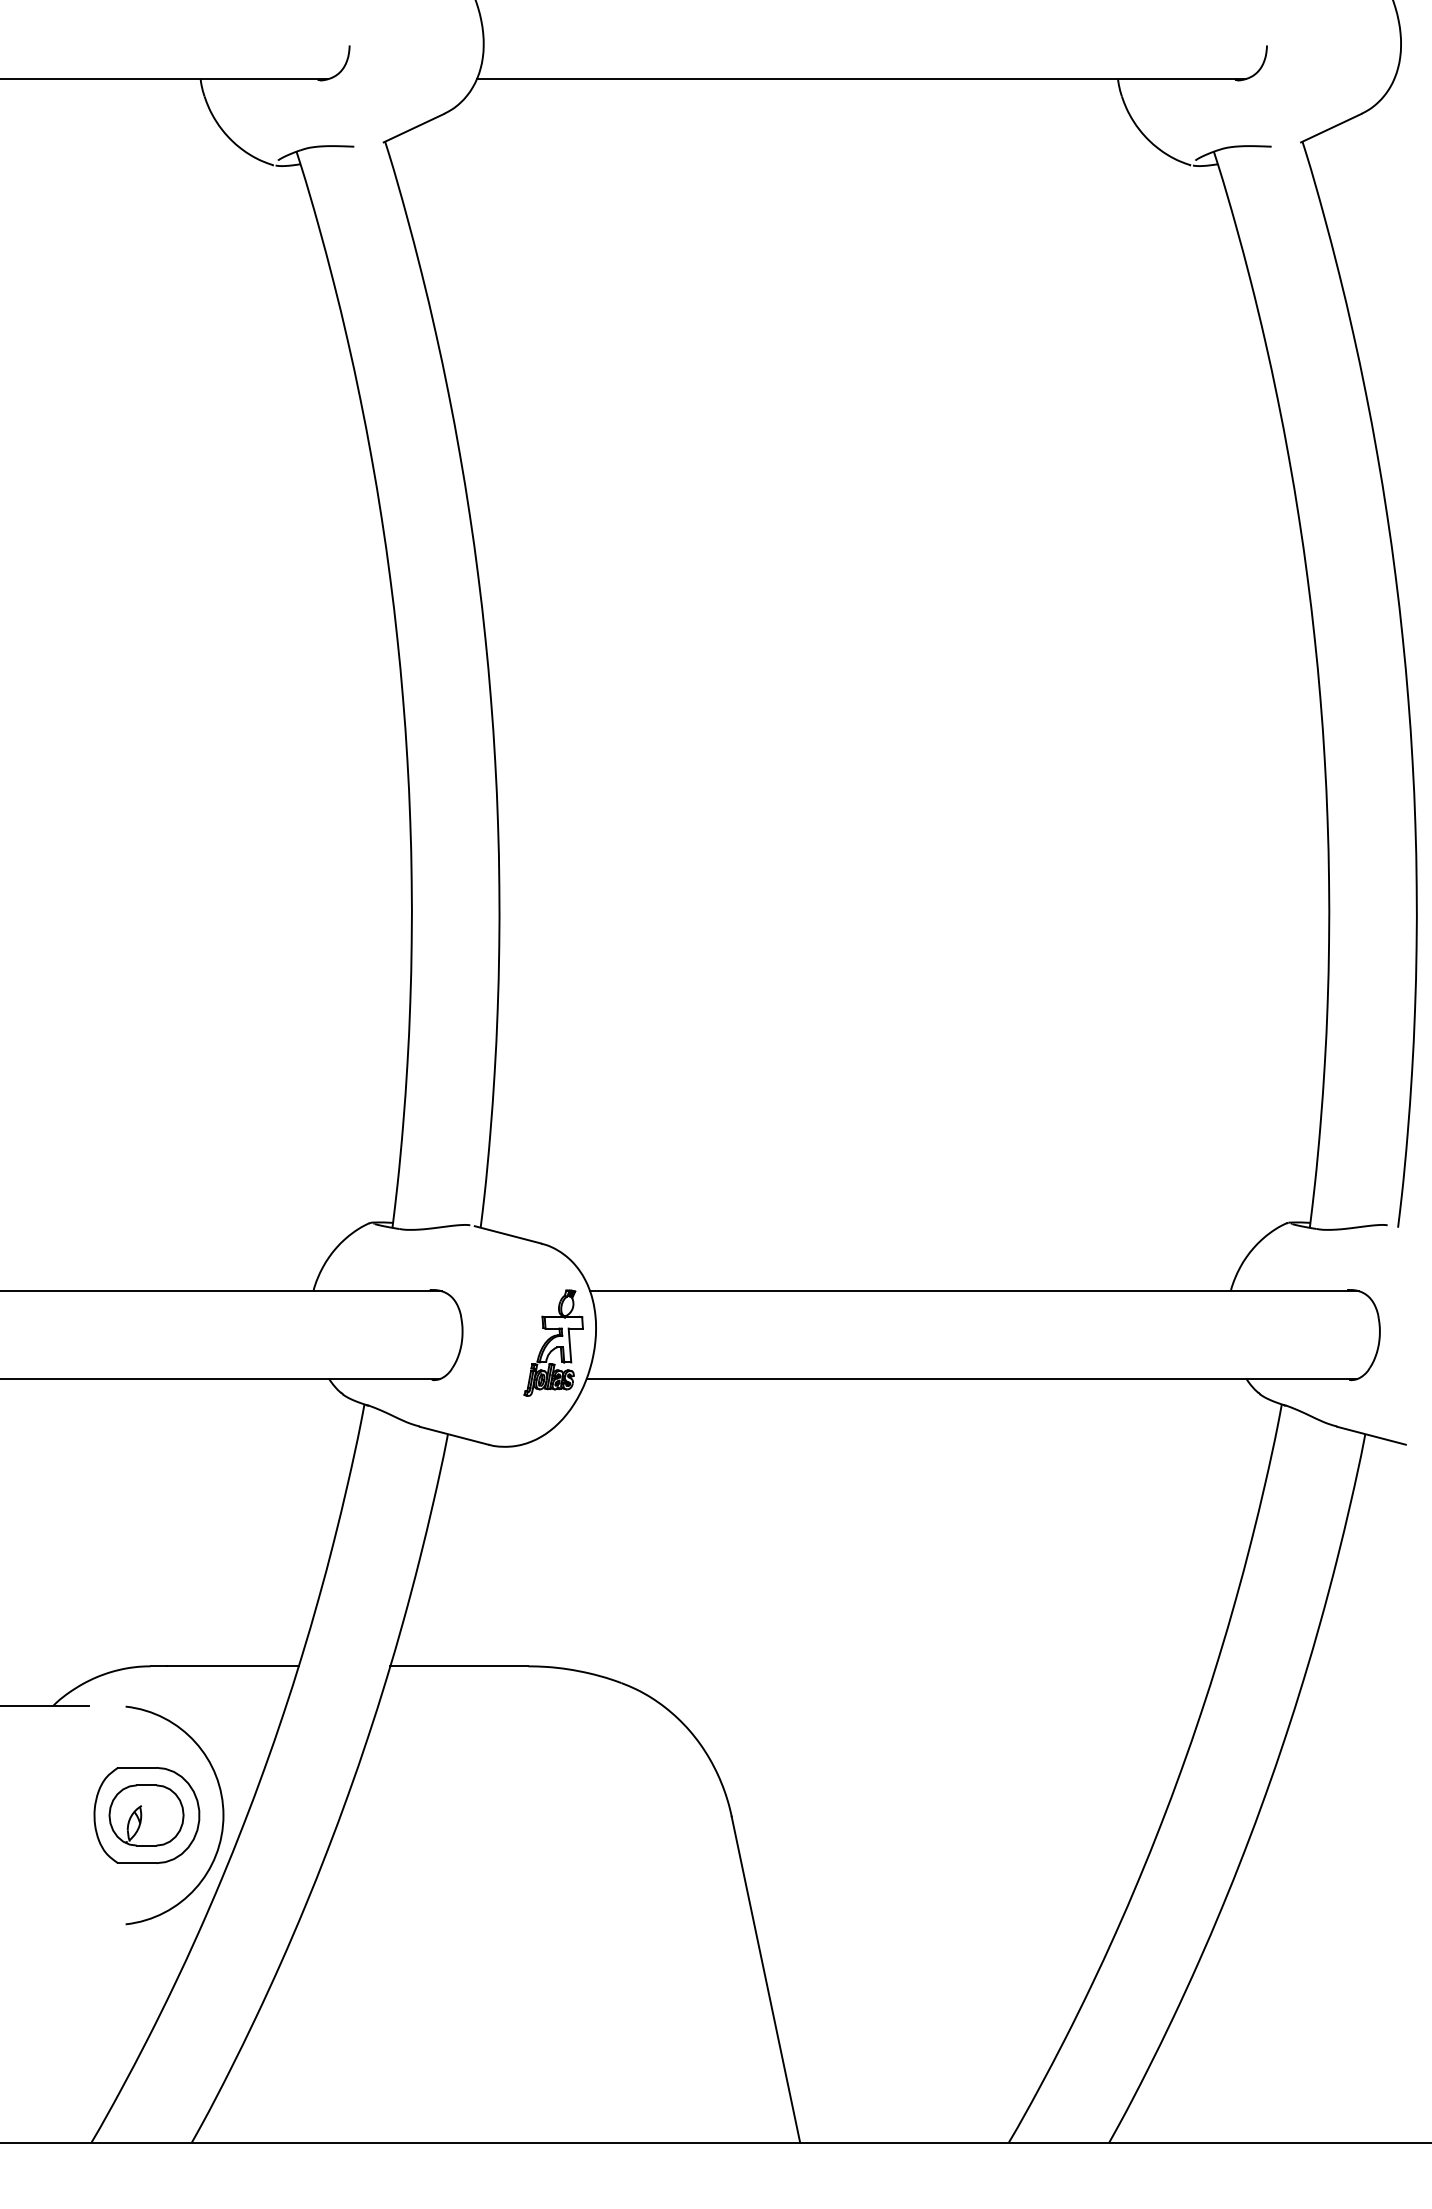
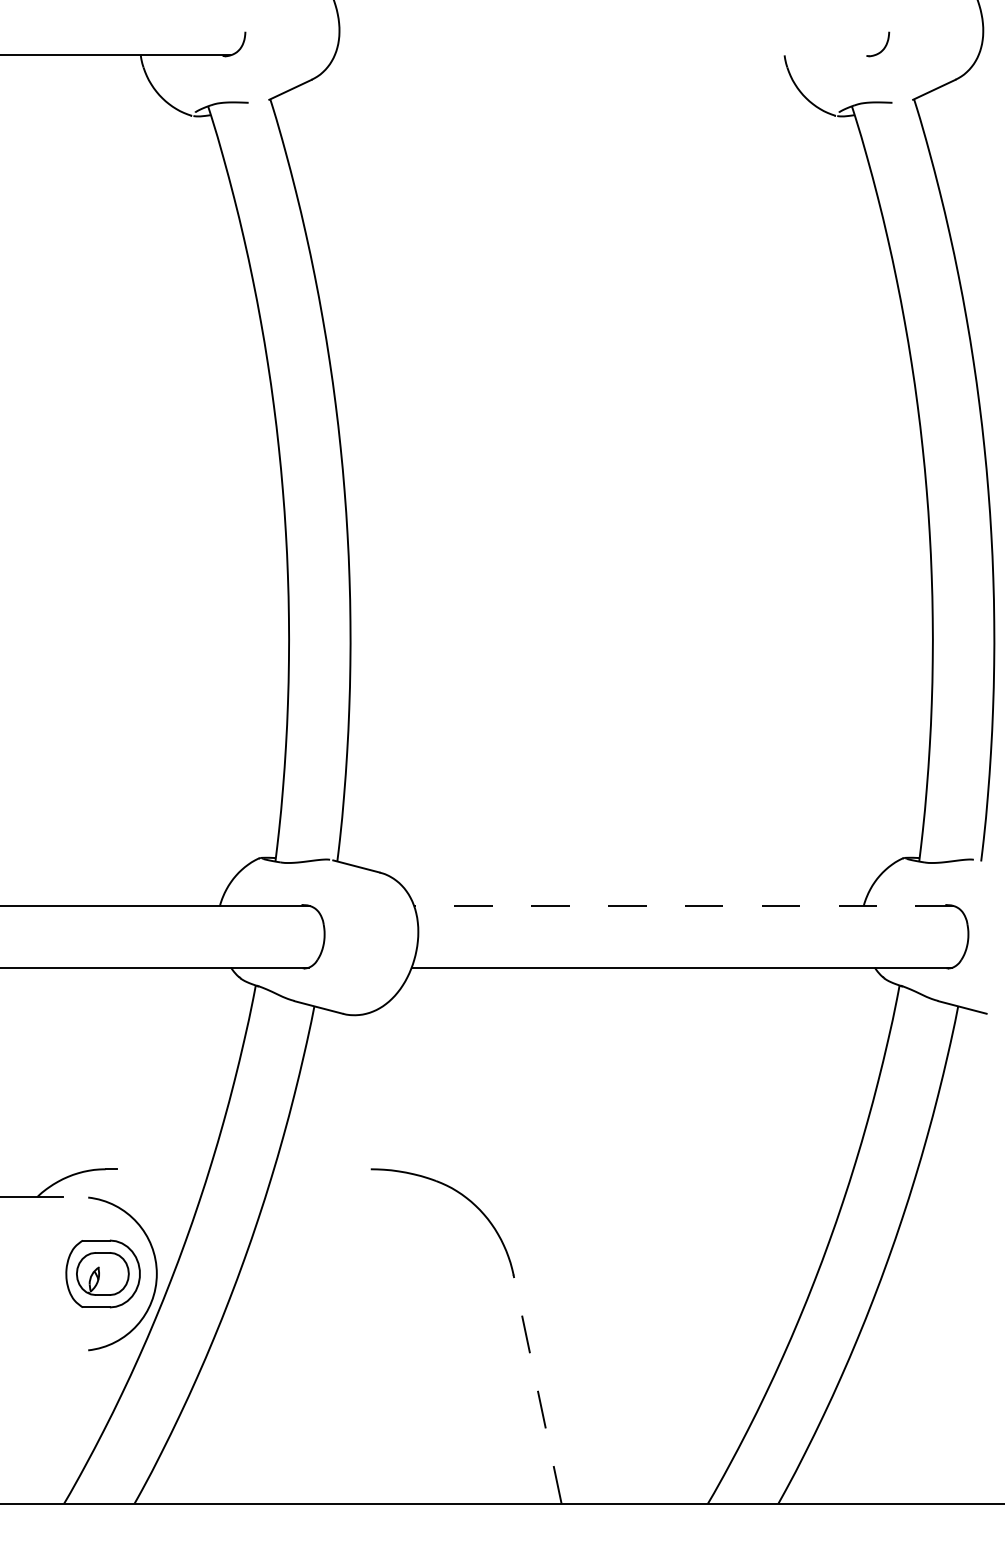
line: (860, 79) -> (603, 55), removed
line: (974, 1291) -> (683, 906), solid -> dashed
part: (553, 1342) -> (388, 942), removed
line: (232, 1666) -> (163, 1169), removed
line: (459, 1666) -> (322, 1169), removed
line: (765, 1979) -> (537, 1389), solid -> dashed

